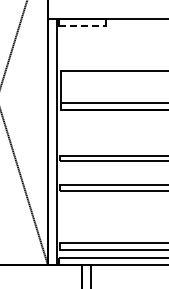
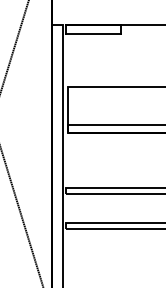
line: (83, 25) -> (94, 33), dashed -> solid

